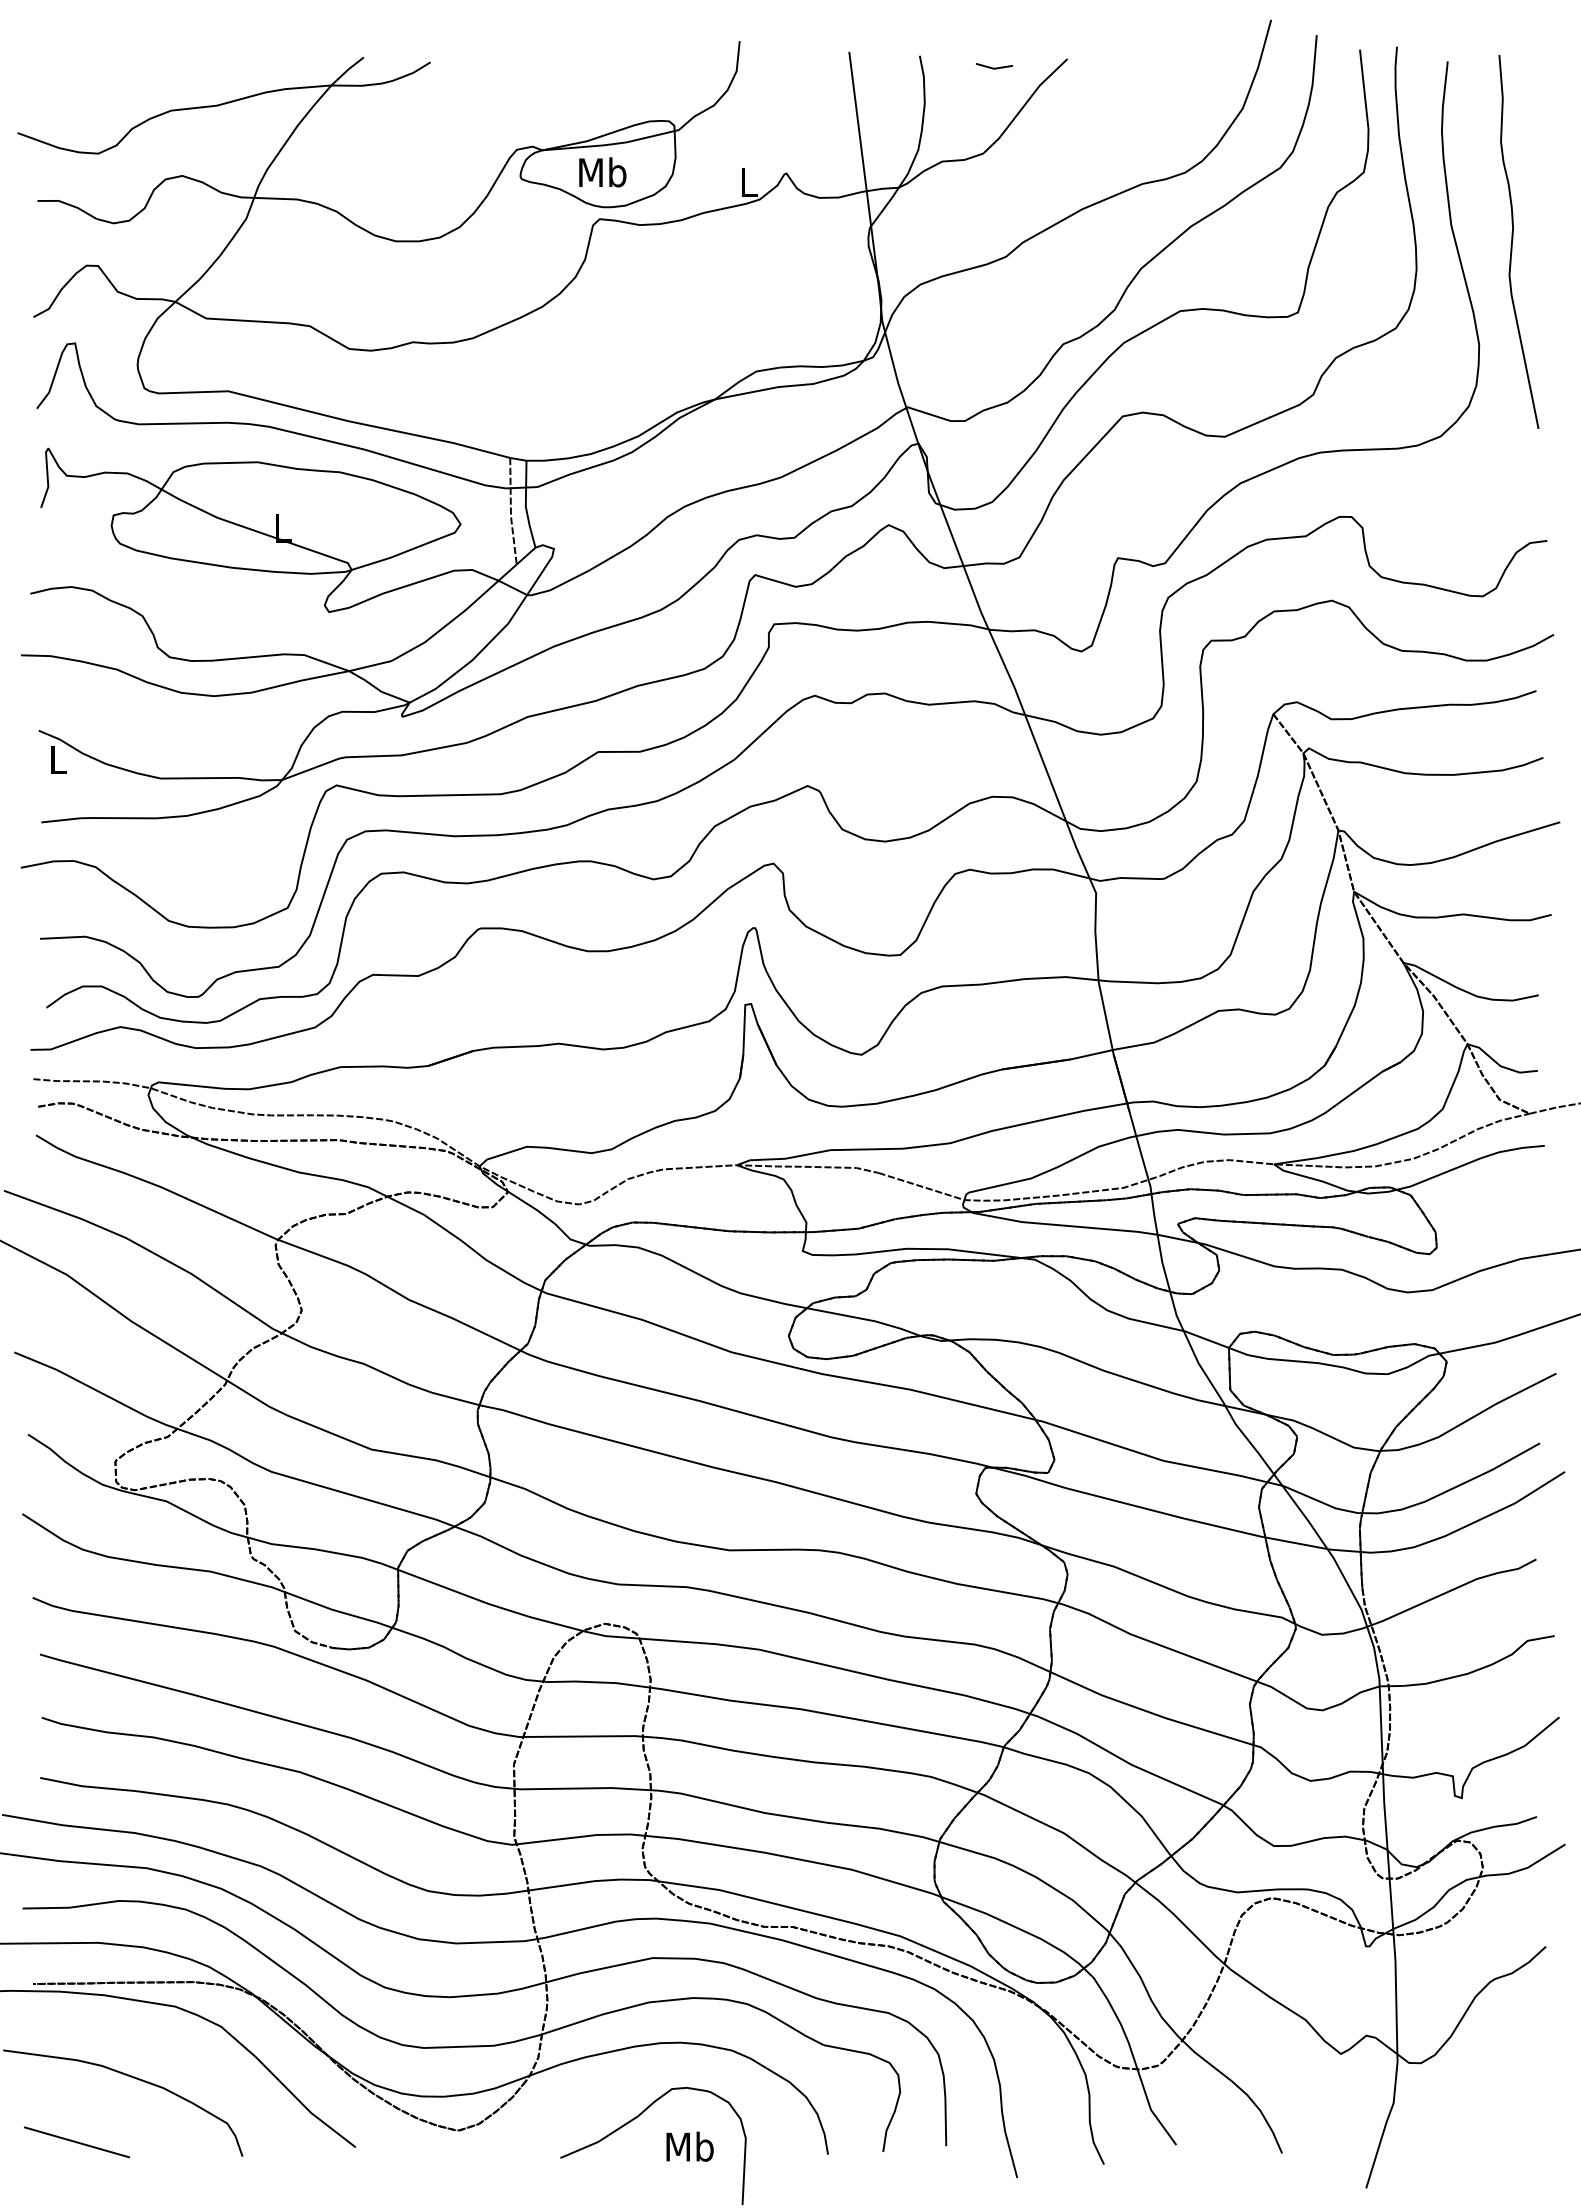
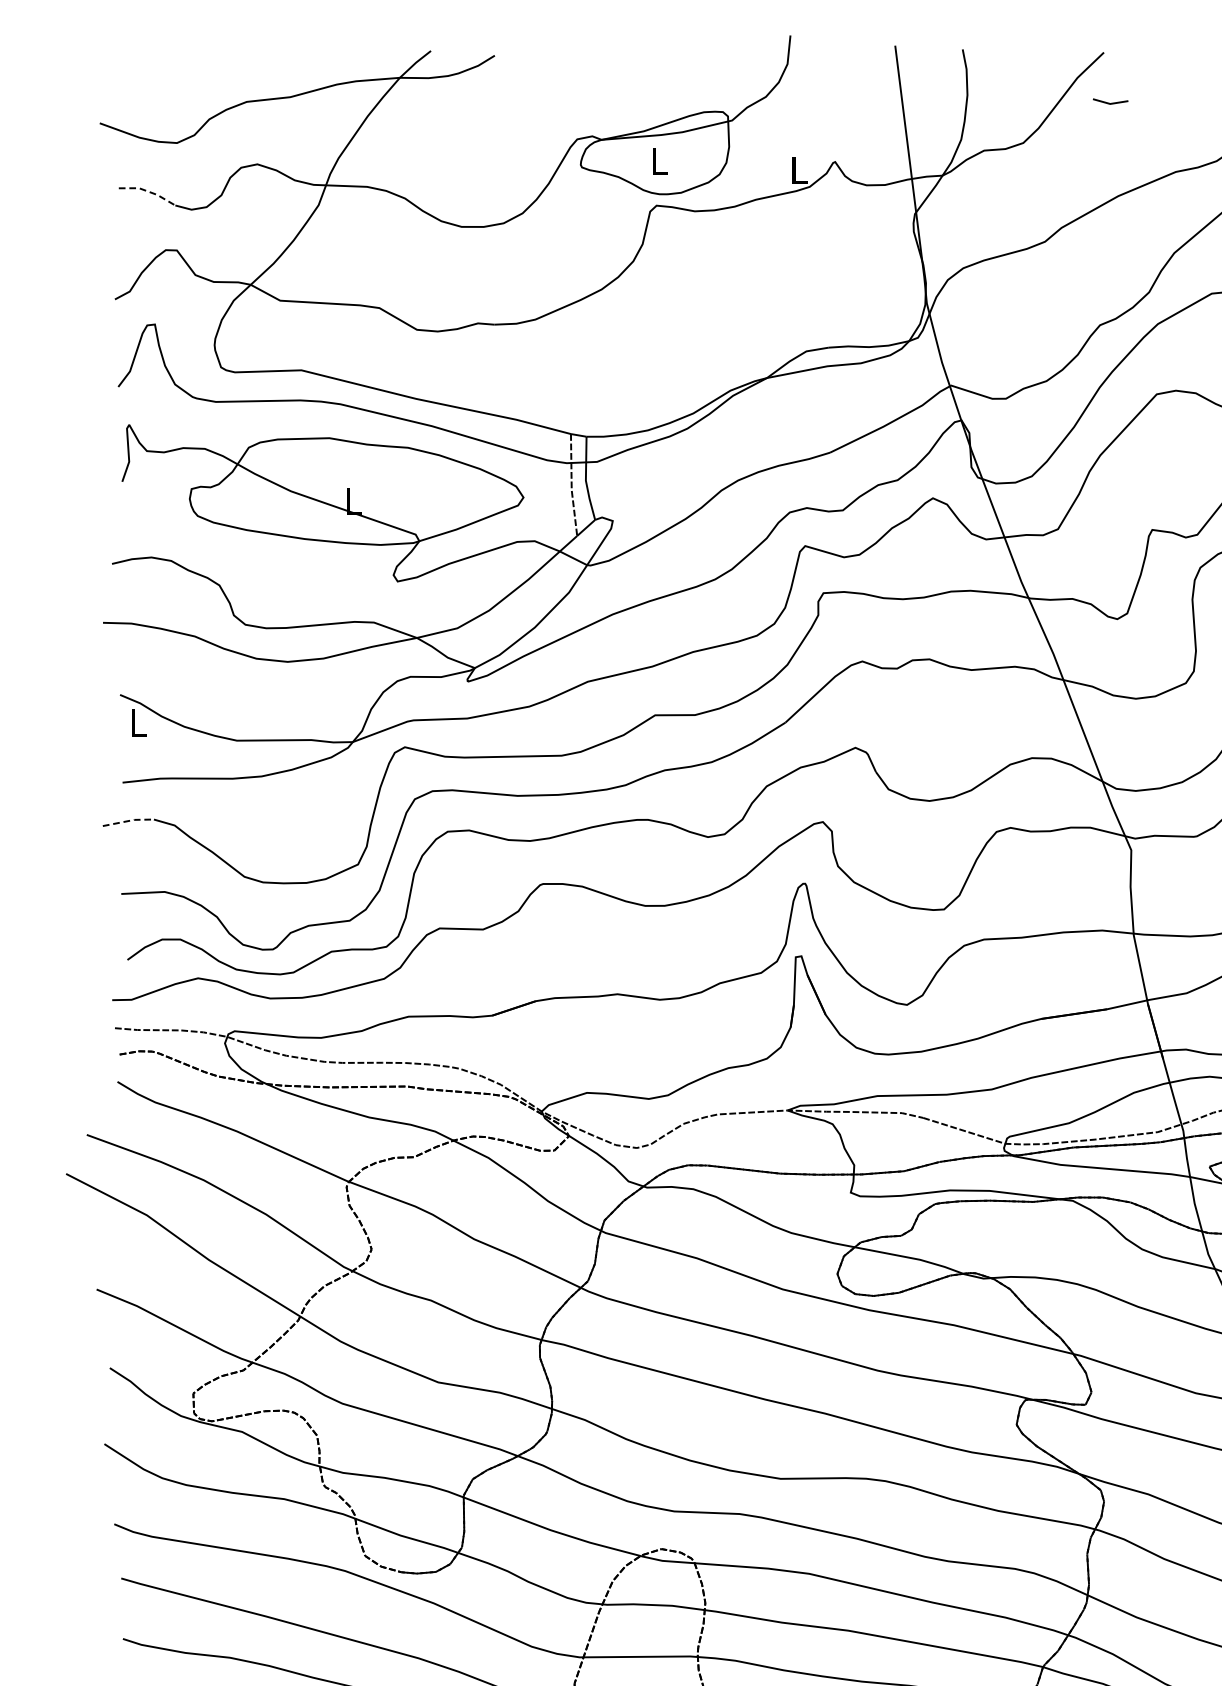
line: (994, 67) -> (1110, 102), moved
text: (602, 172) -> (659, 161), Mb -> L
line: (68, 204) -> (148, 191), solid -> dashed
line: (47, 862) -> (128, 820), solid -> dashed

